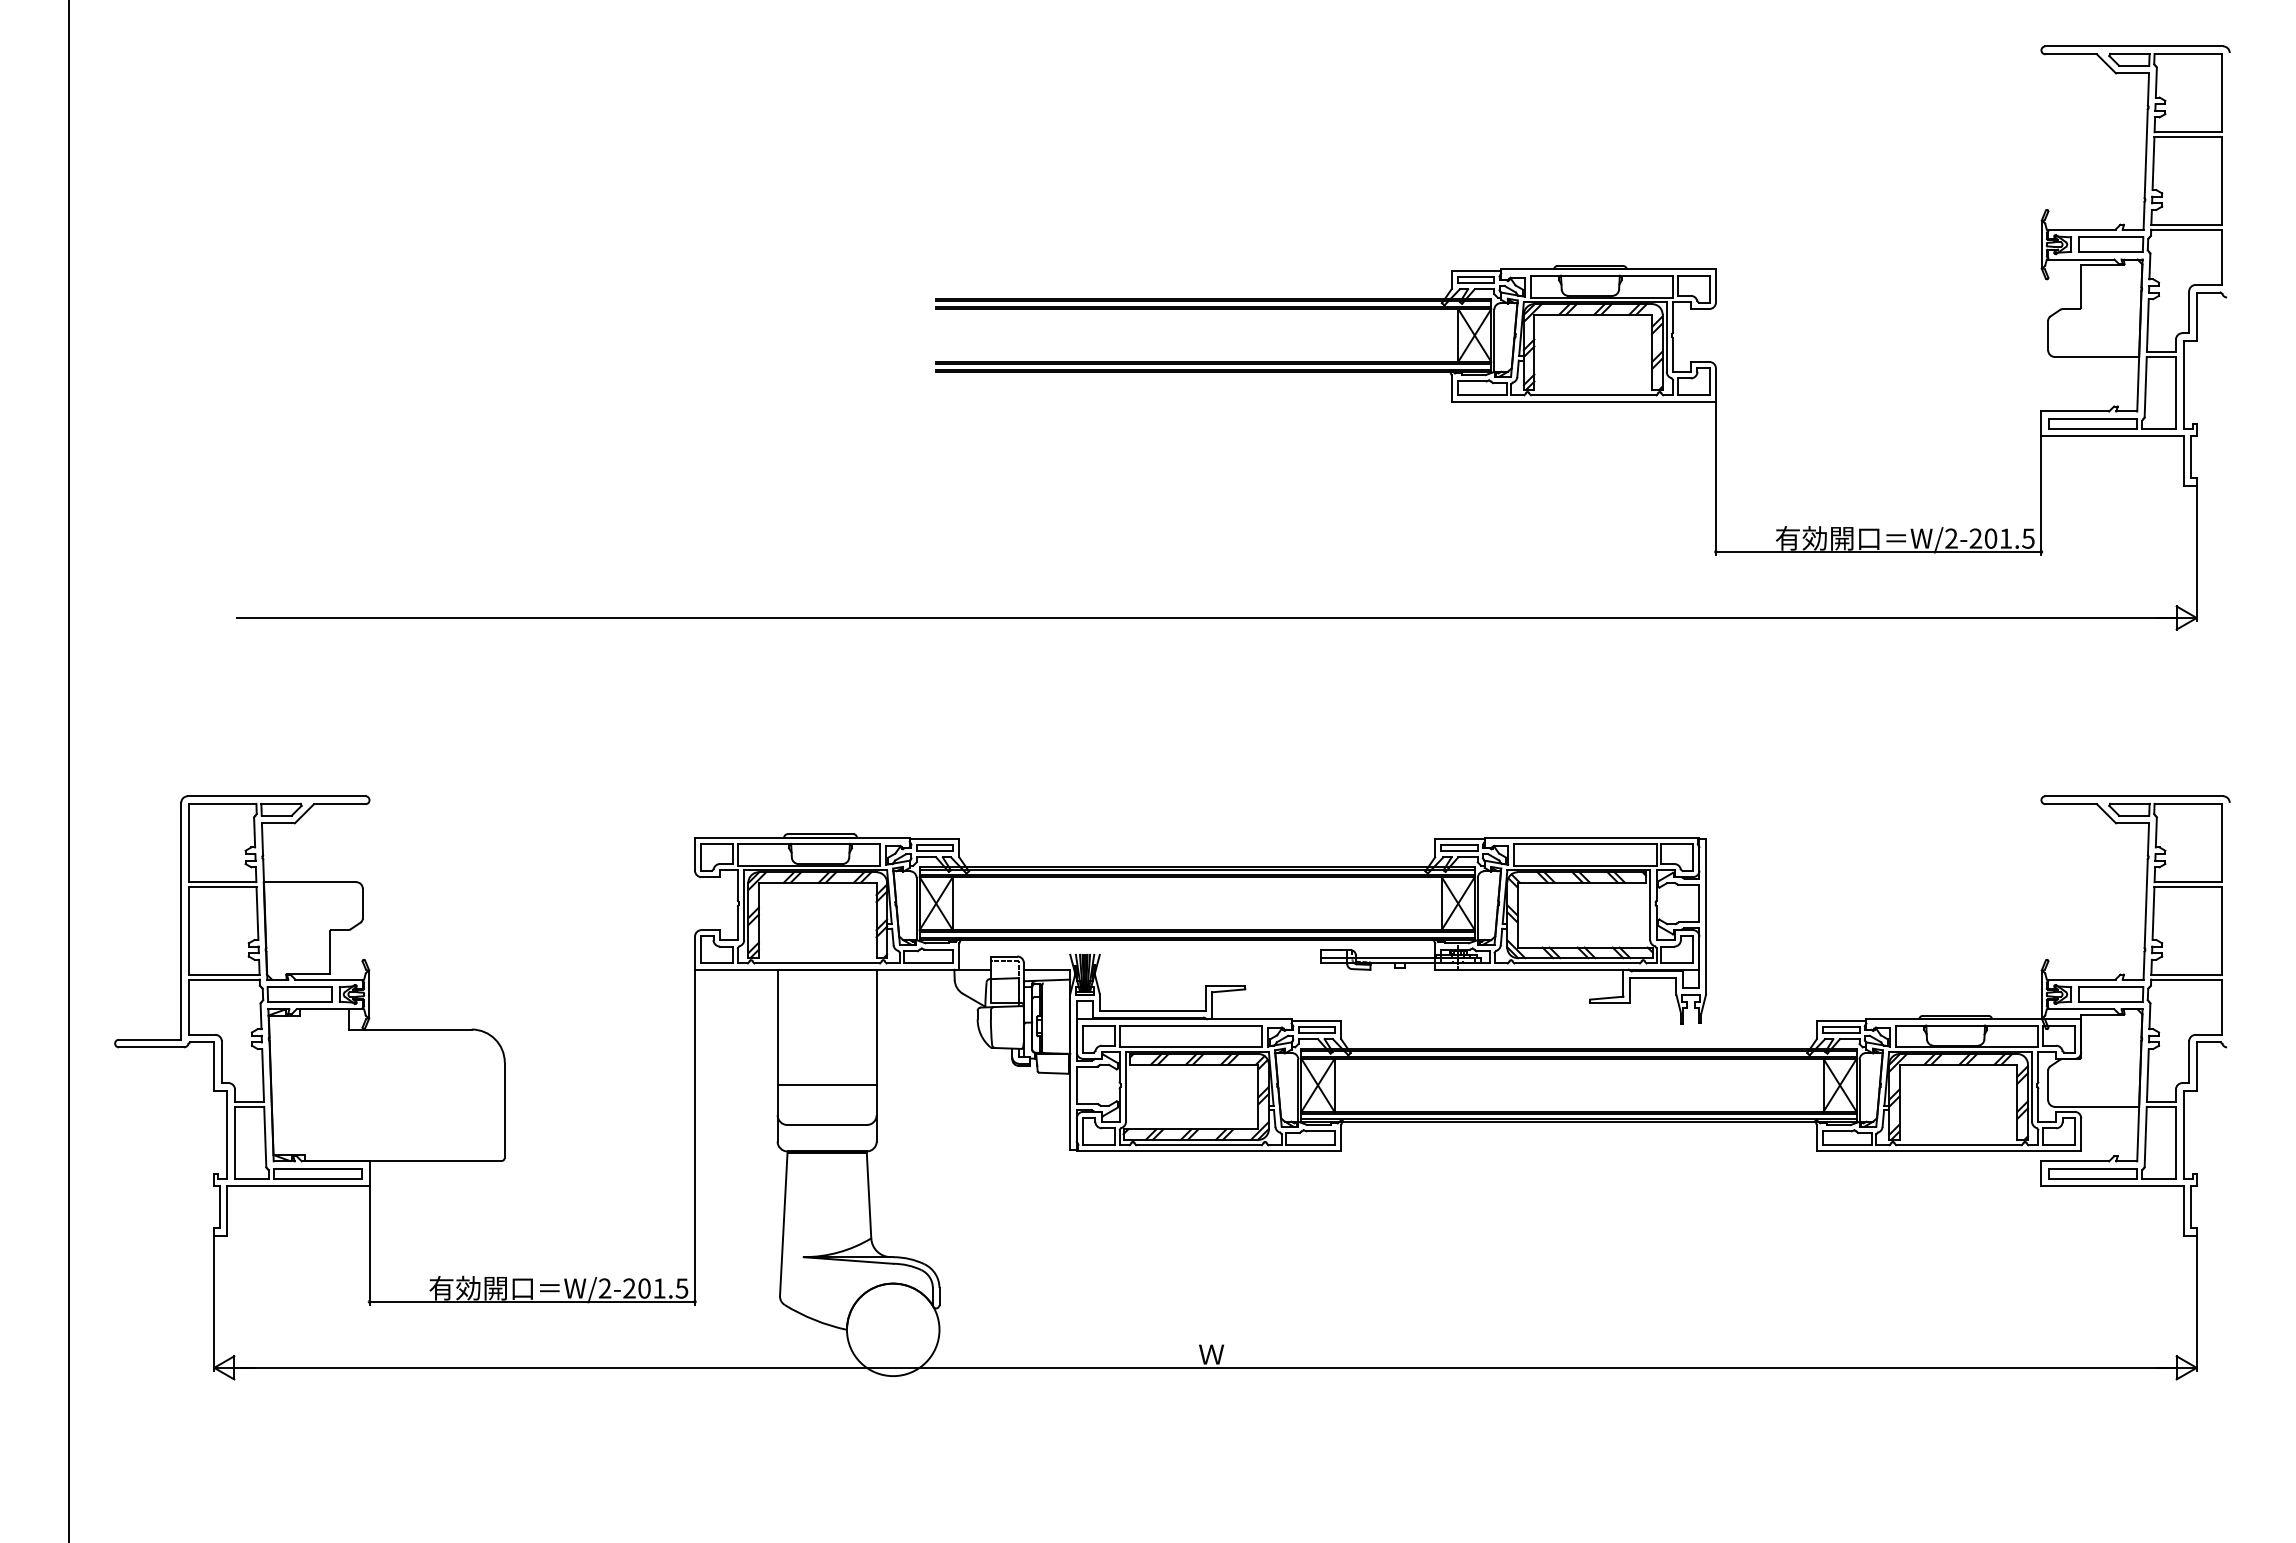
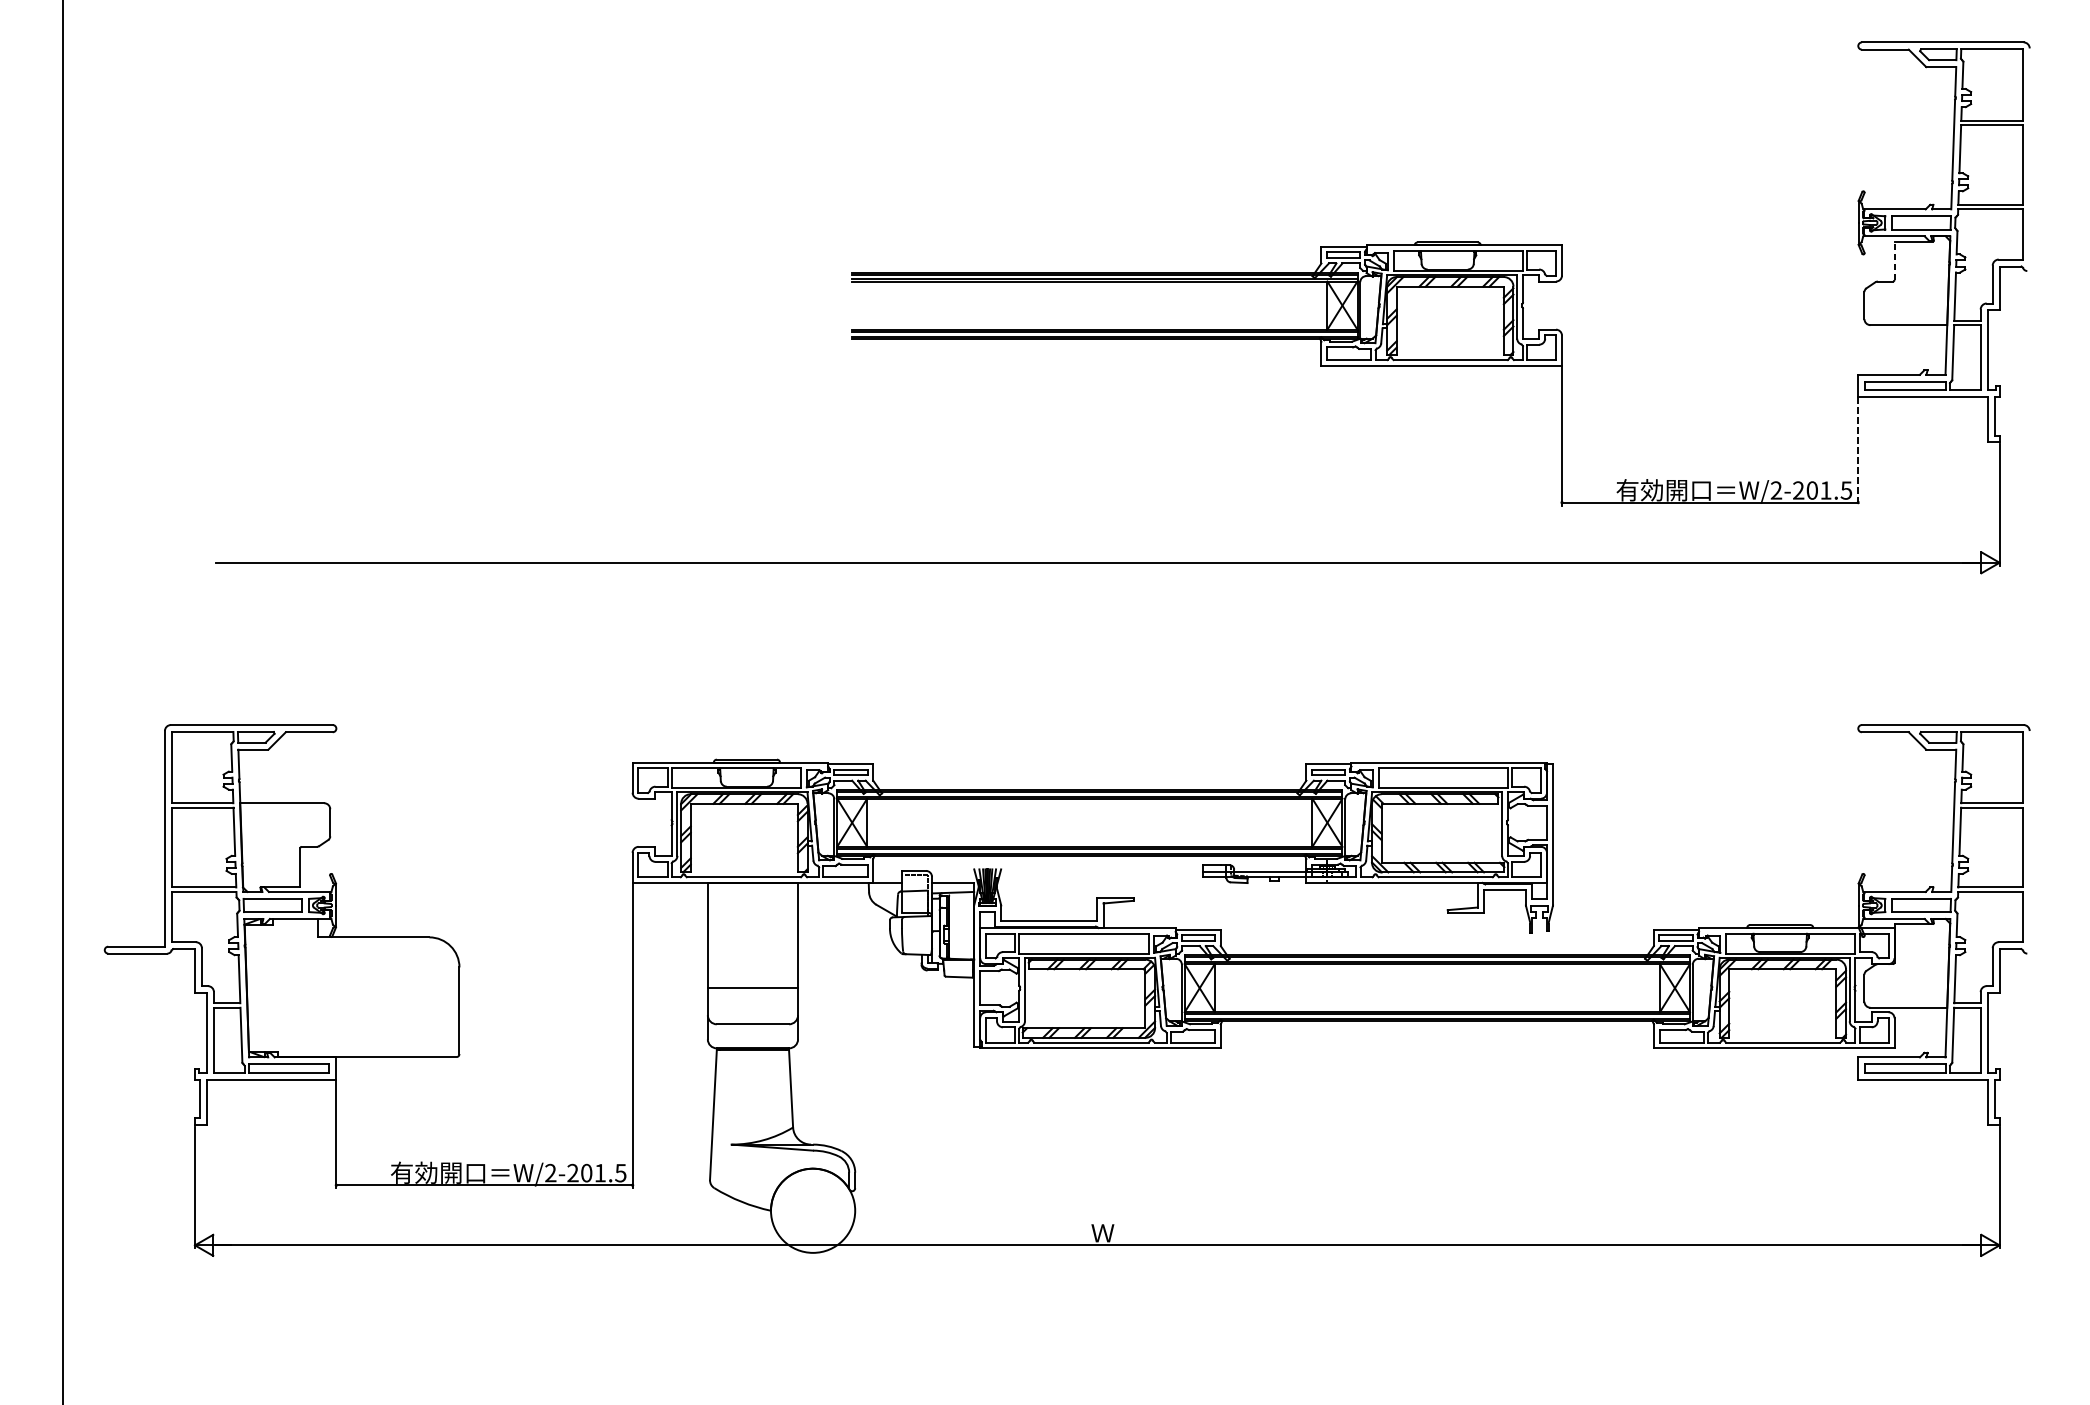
line: (2081, 285) -> (1894, 260), solid -> dashed
line: (2041, 496) -> (1858, 452), solid -> dashed

